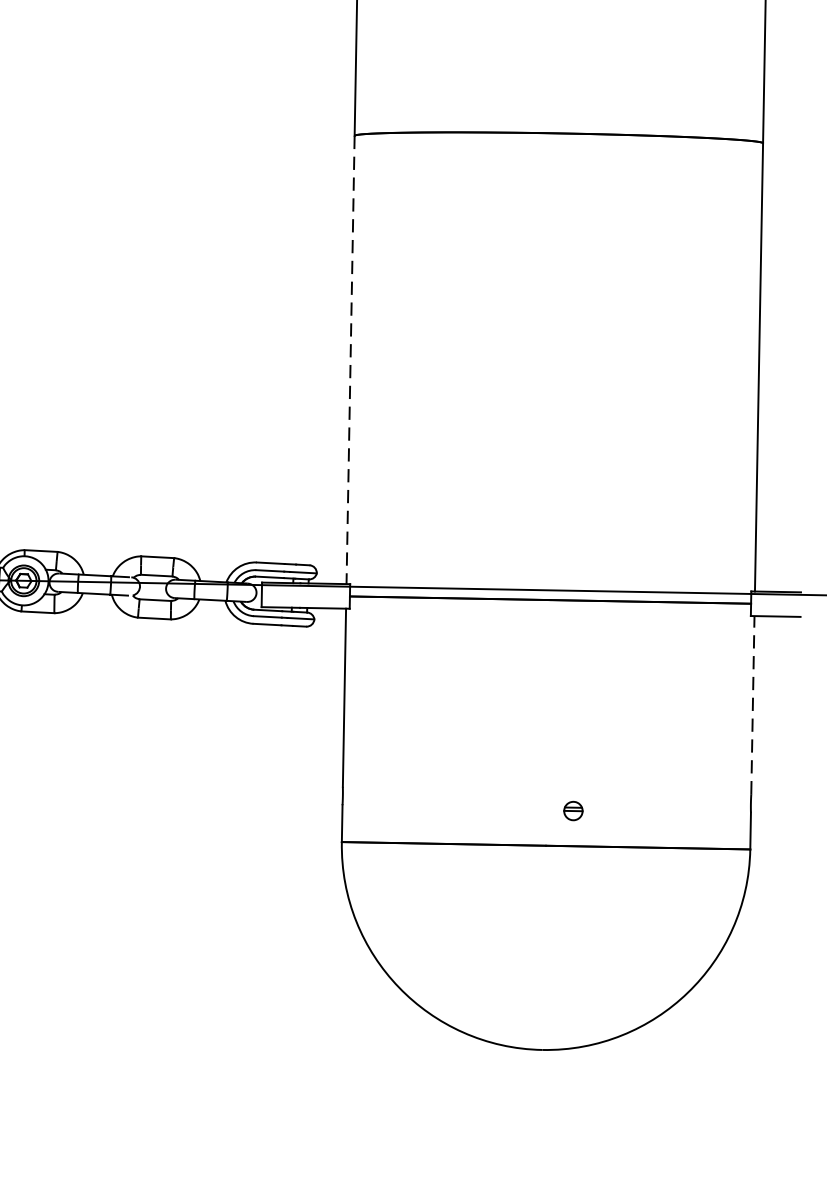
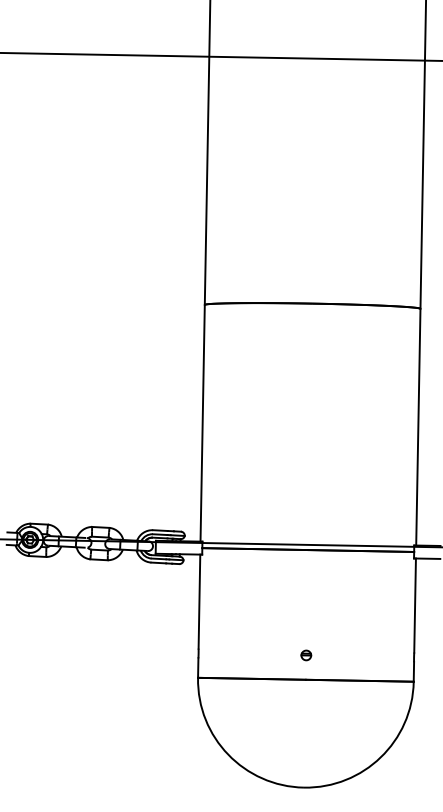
line: (350, 360) -> (202, 423), dashed -> solid
line: (753, 705) -> (415, 605), dashed -> solid
part: (573, 811) -> (306, 655), moved

